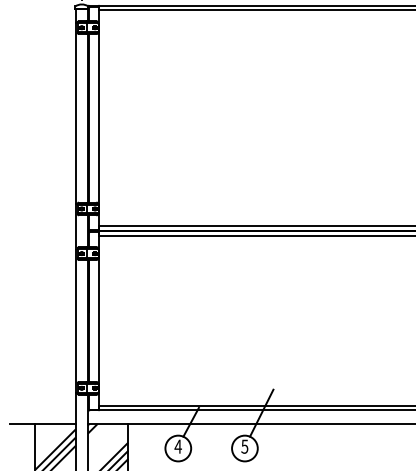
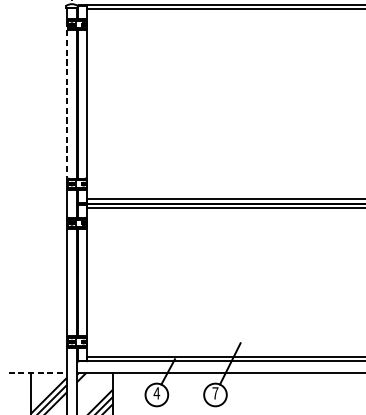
line: (75, 113) -> (66, 100), solid -> dashed
line: (43, 423) -> (38, 372), solid -> dashed
text: (244, 446) -> (215, 393), 5 -> 7

